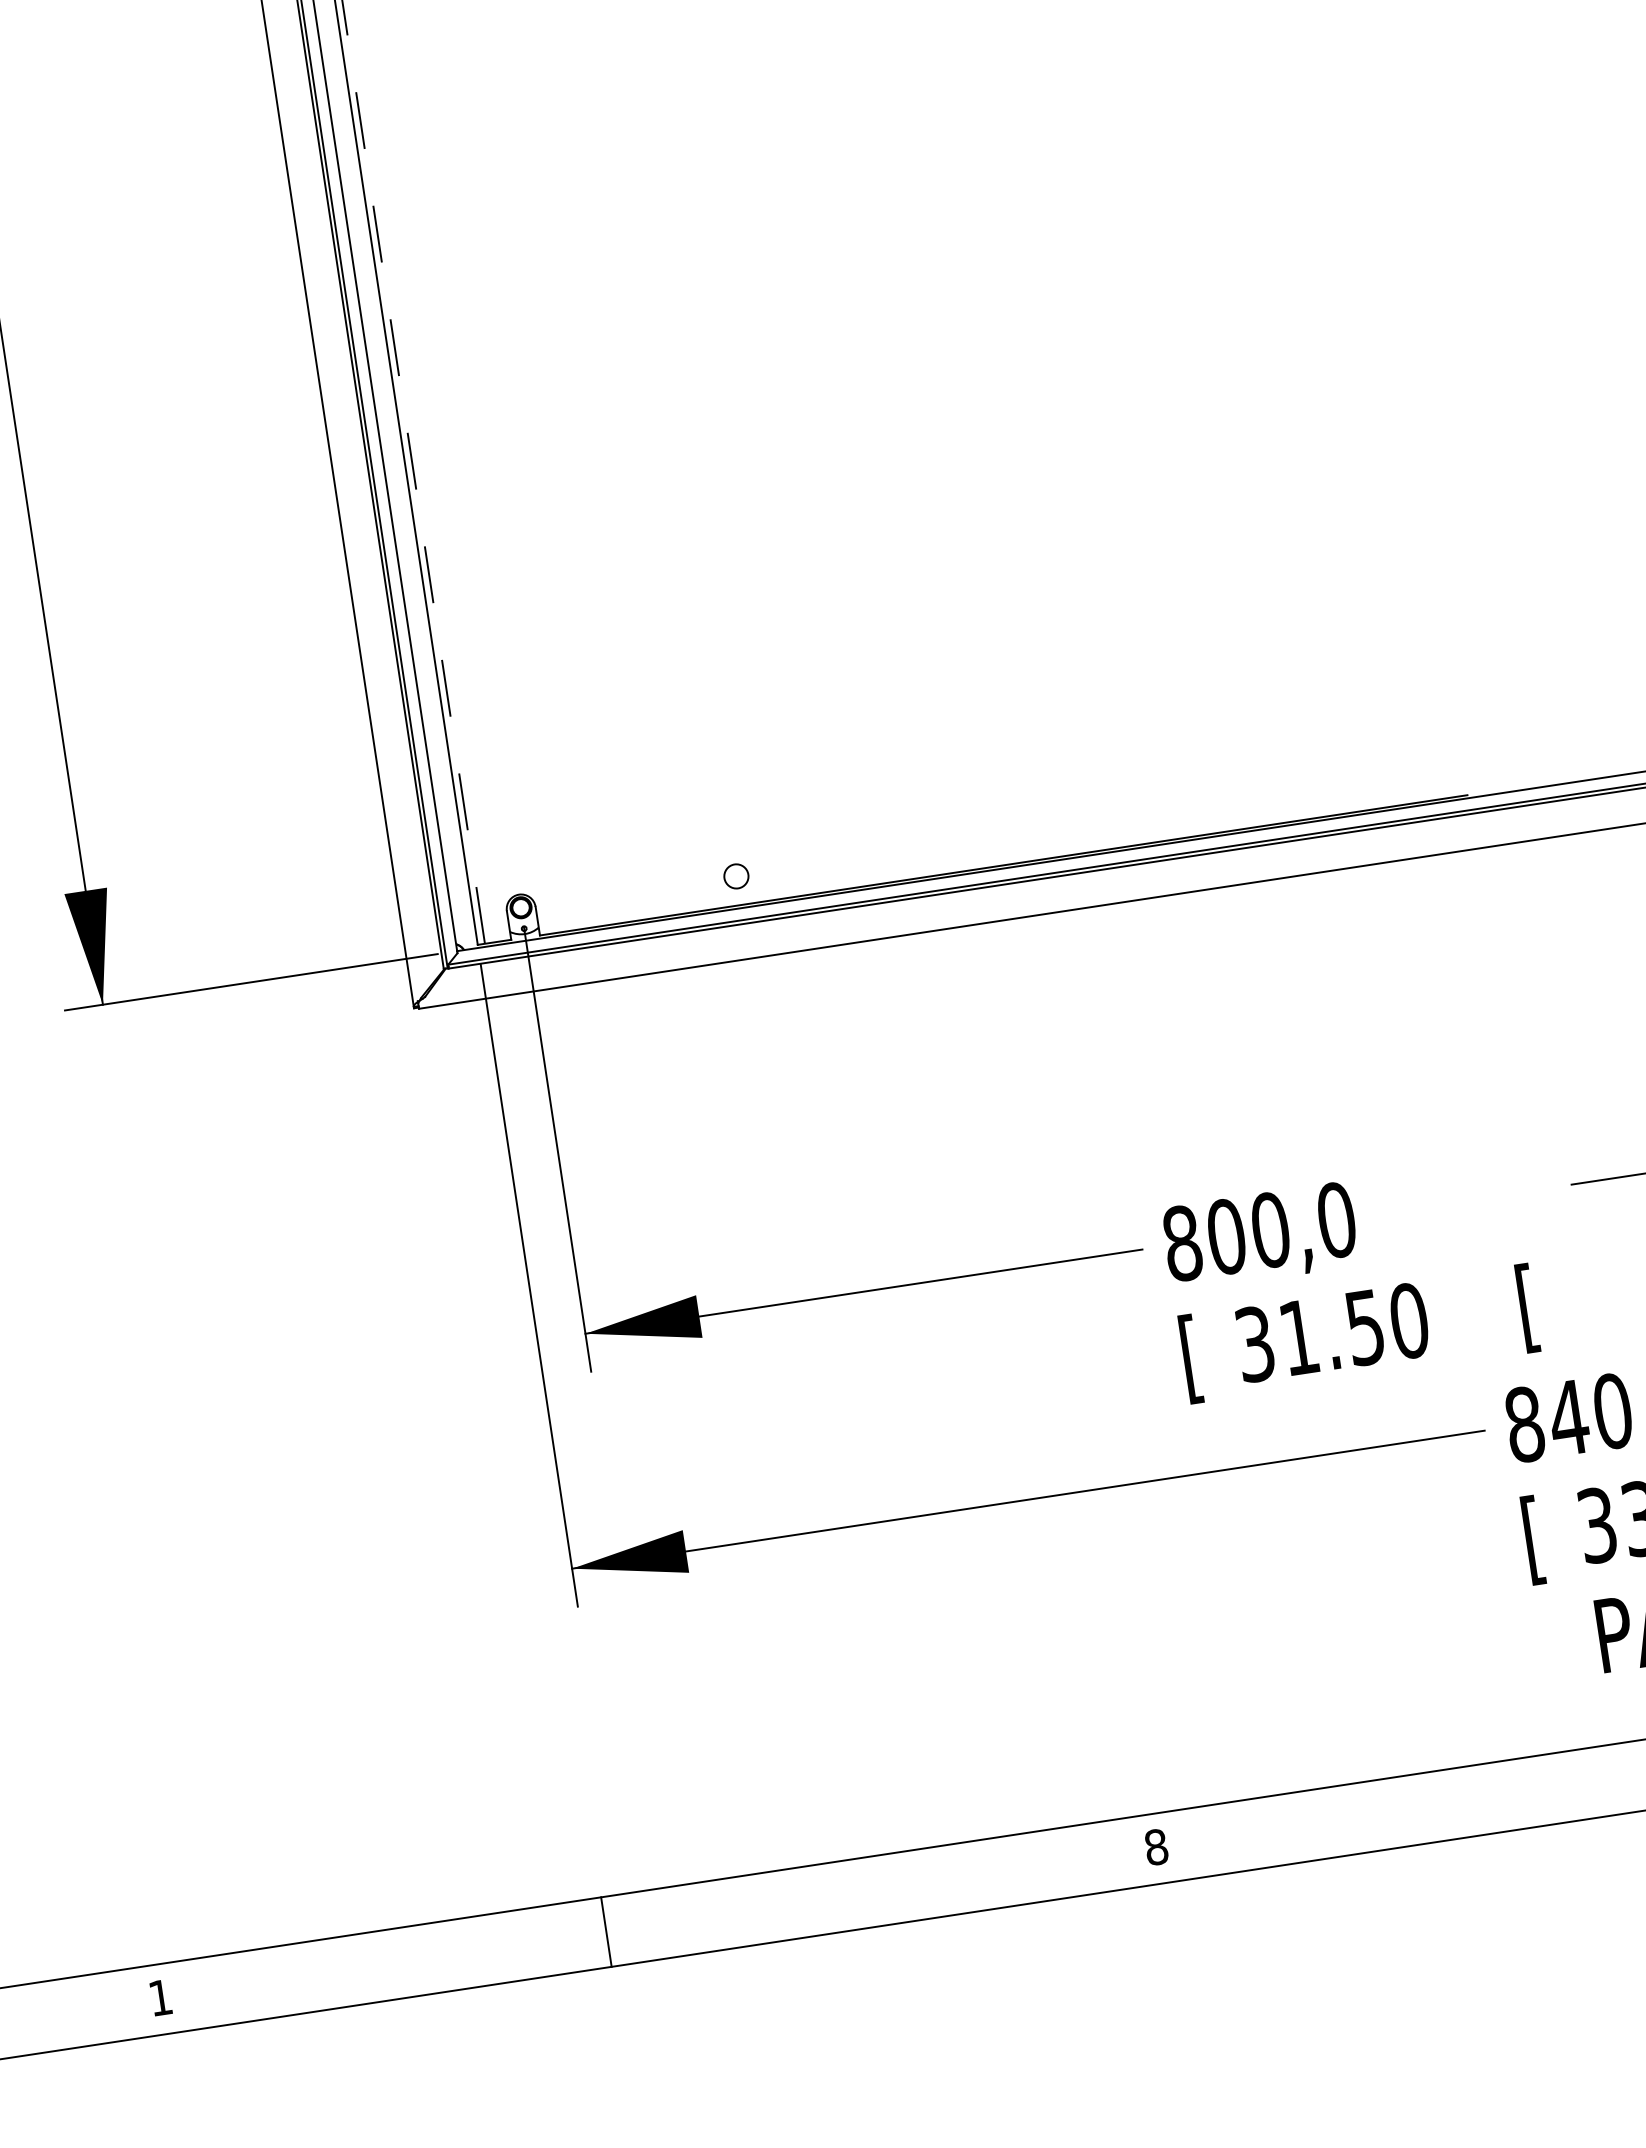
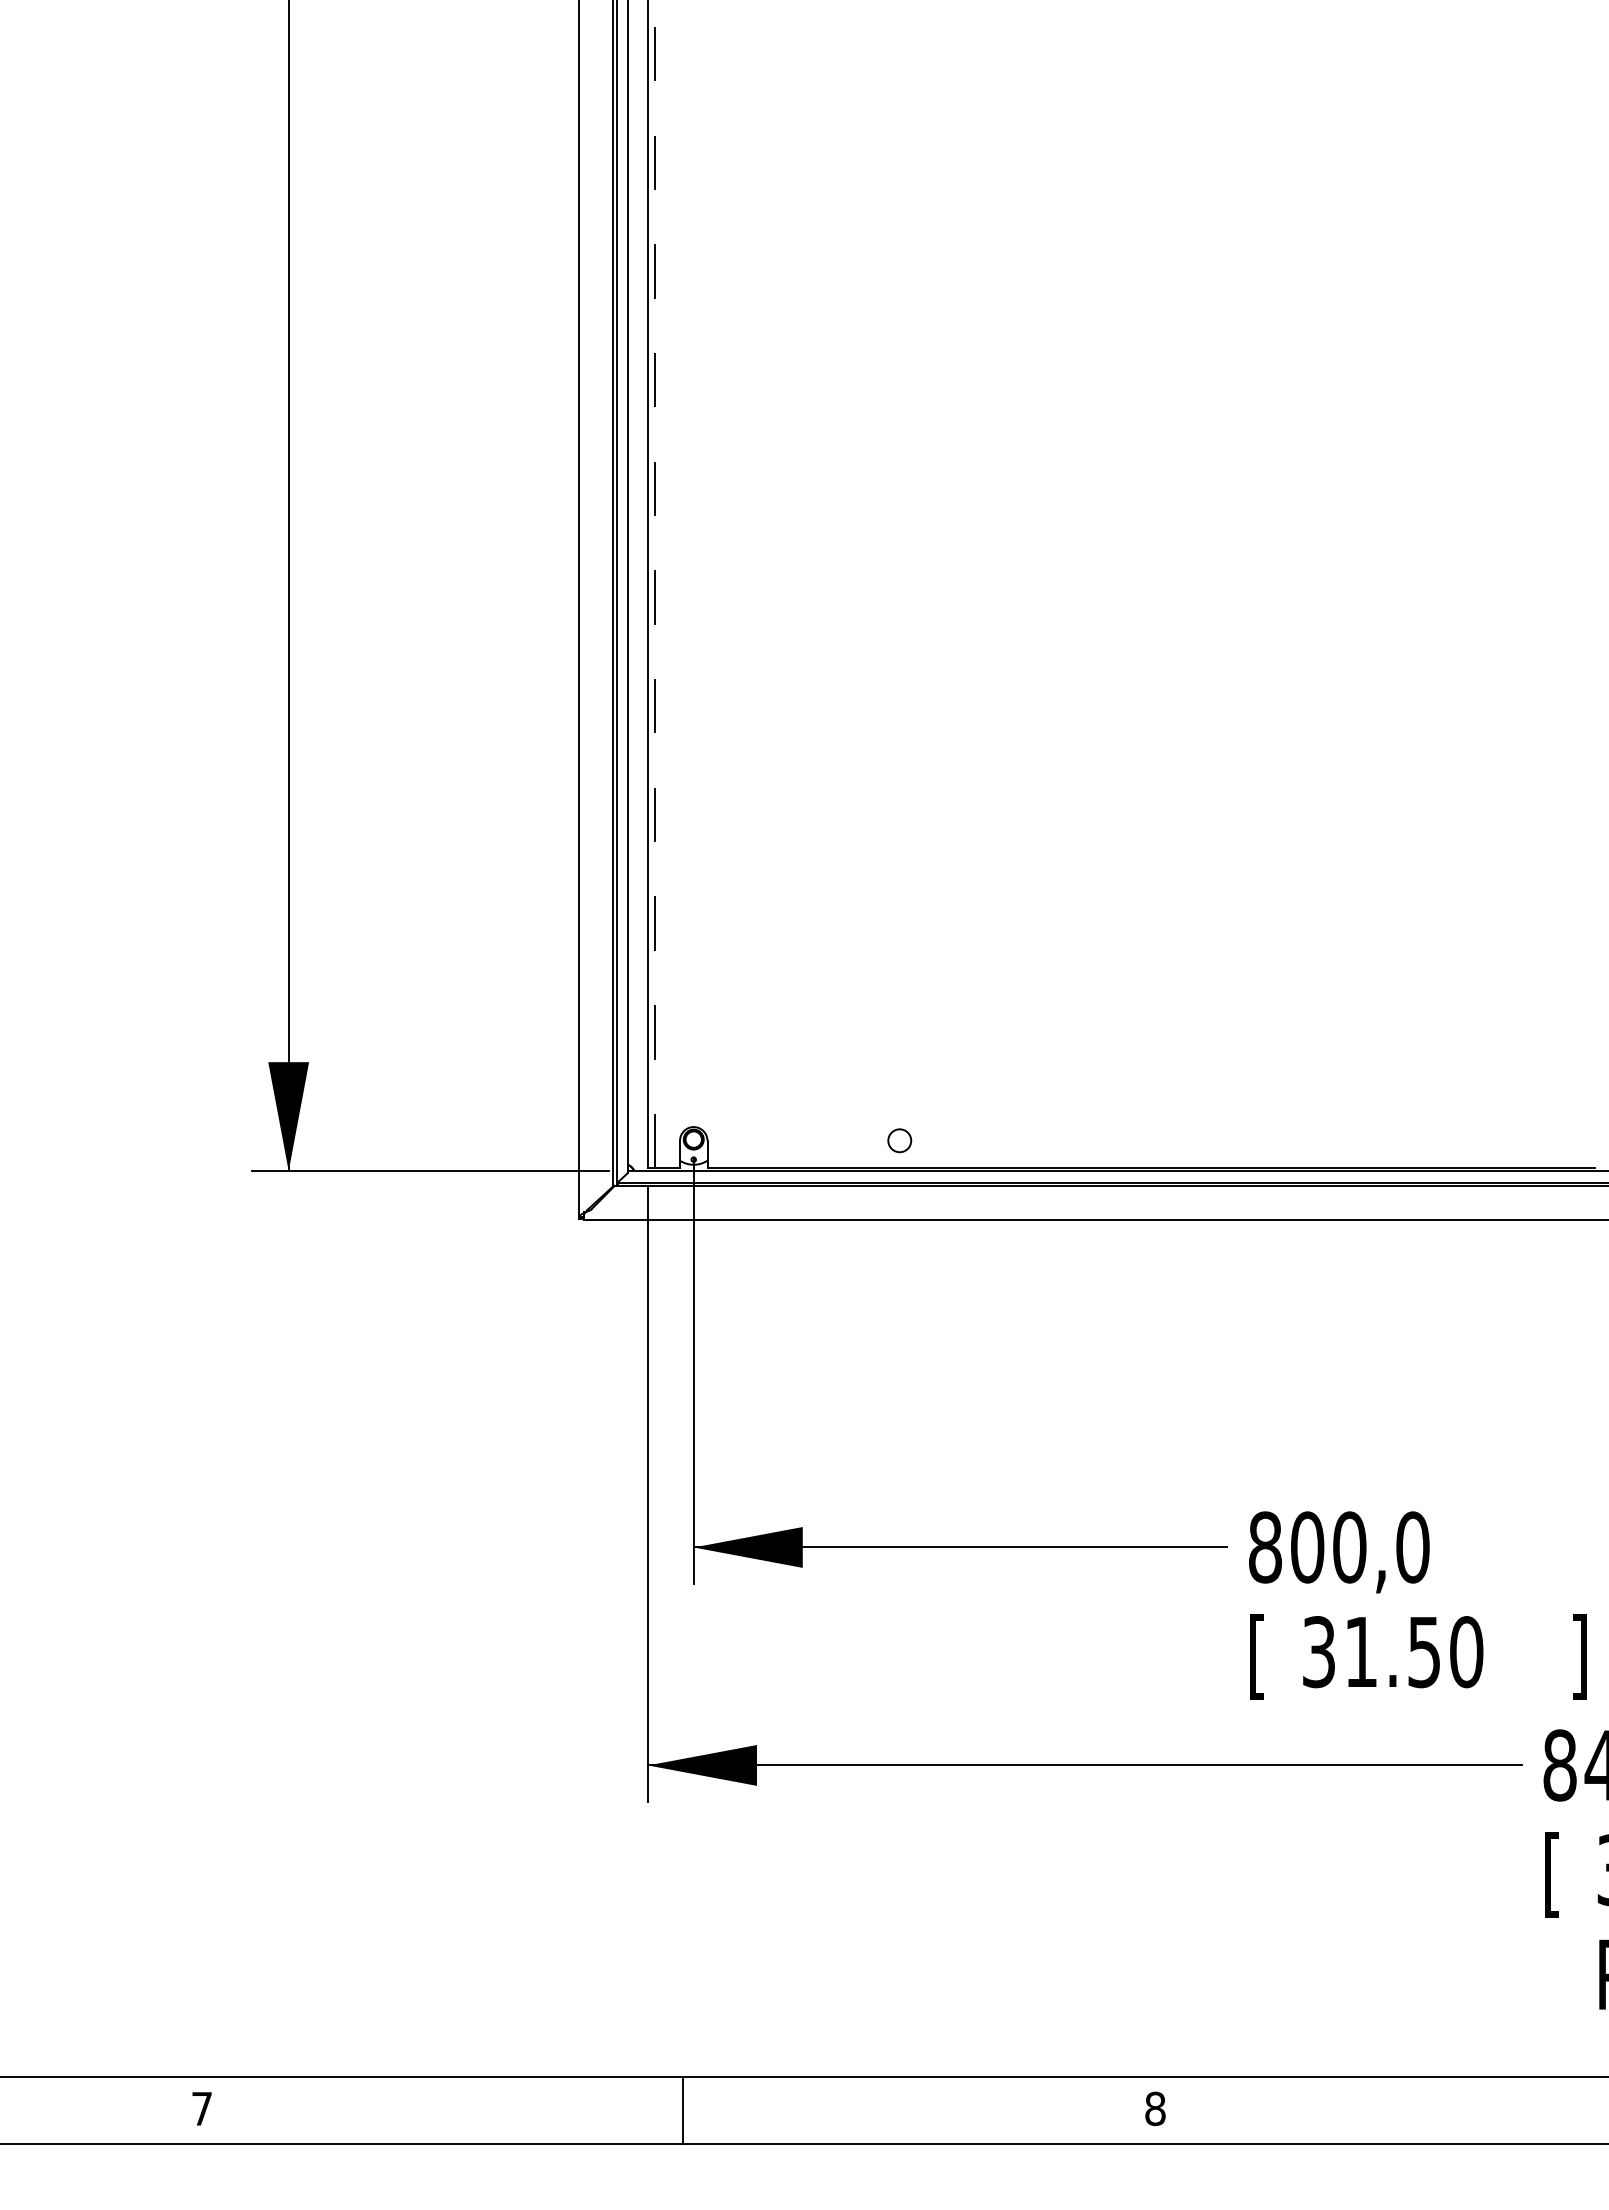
text: (1527, 1307) -> (1579, 1656), [ -> ]
line: (606, 1932) -> (682, 2110), moved
text: (159, 1997) -> (201, 2108), 1 -> 7

